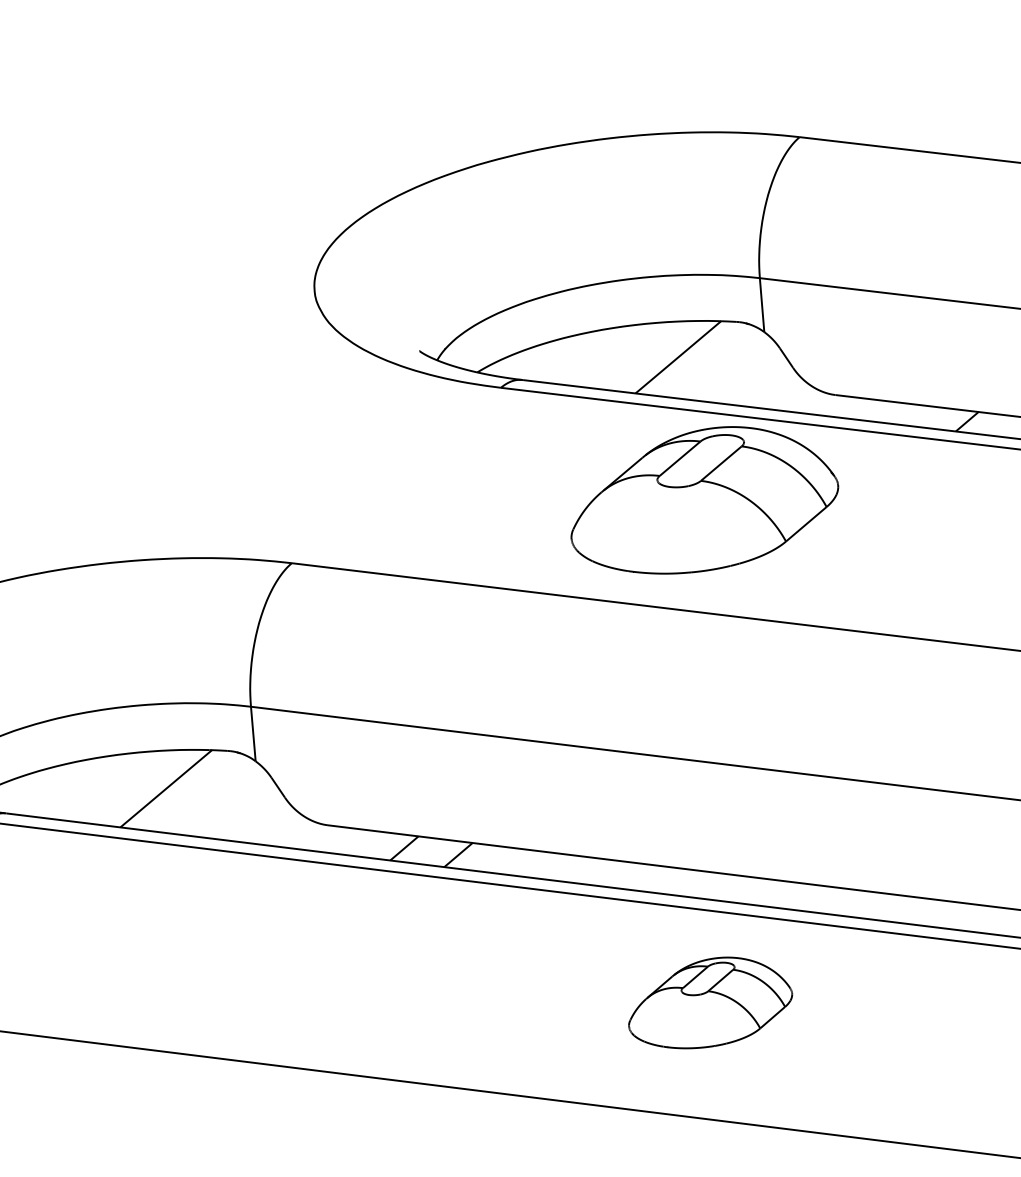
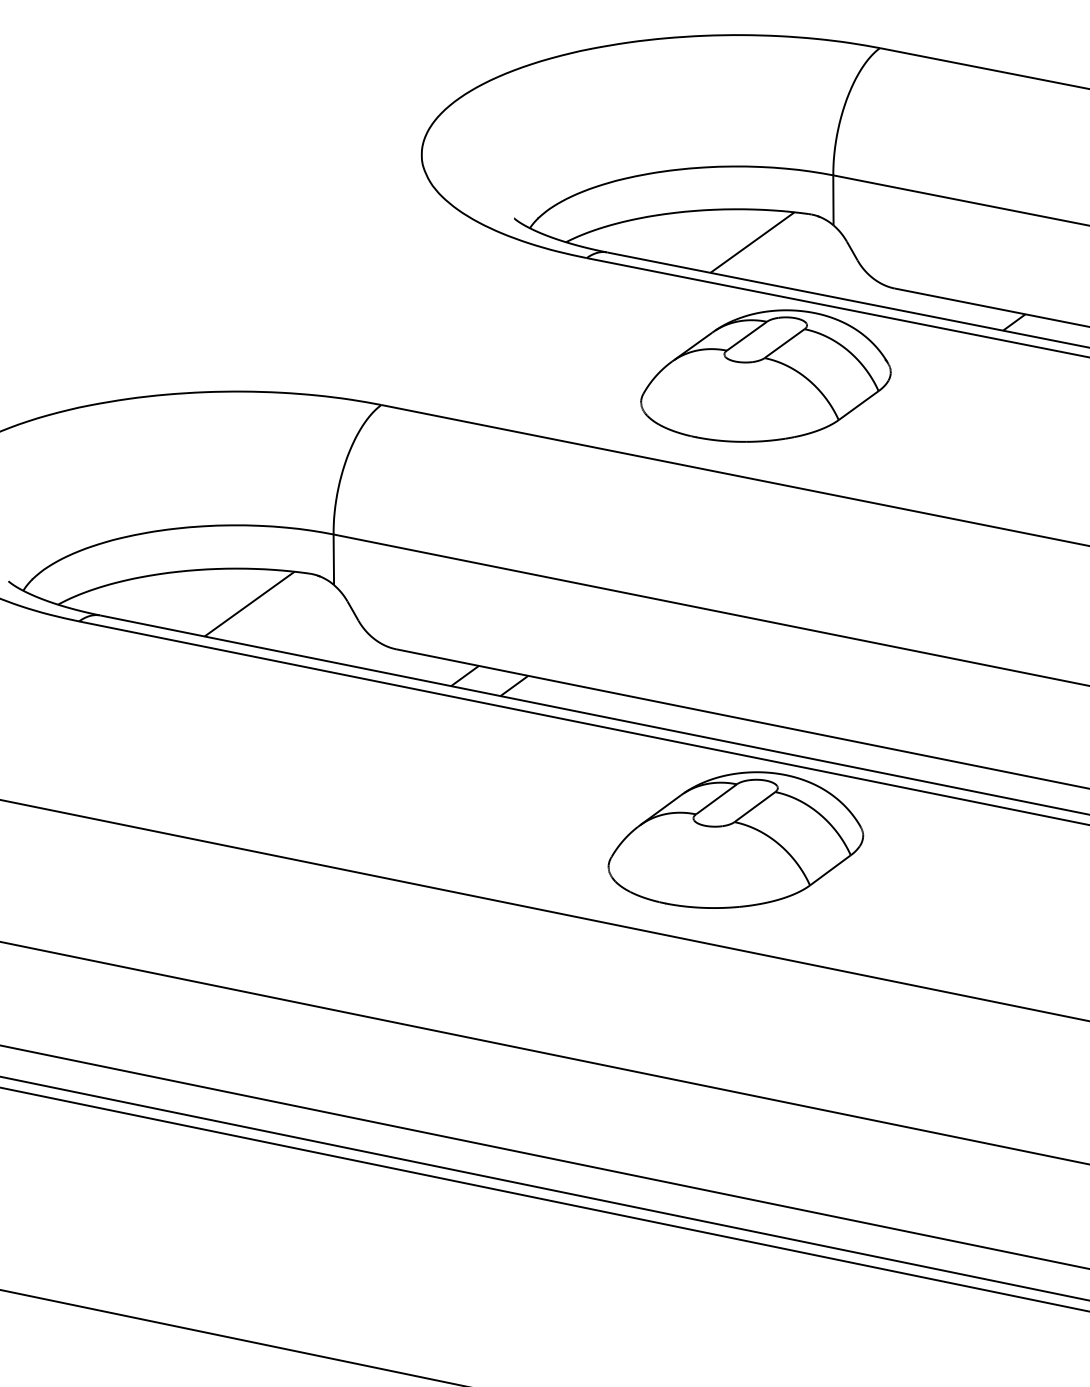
part: (709, 1002) -> (735, 839), size x1.67

